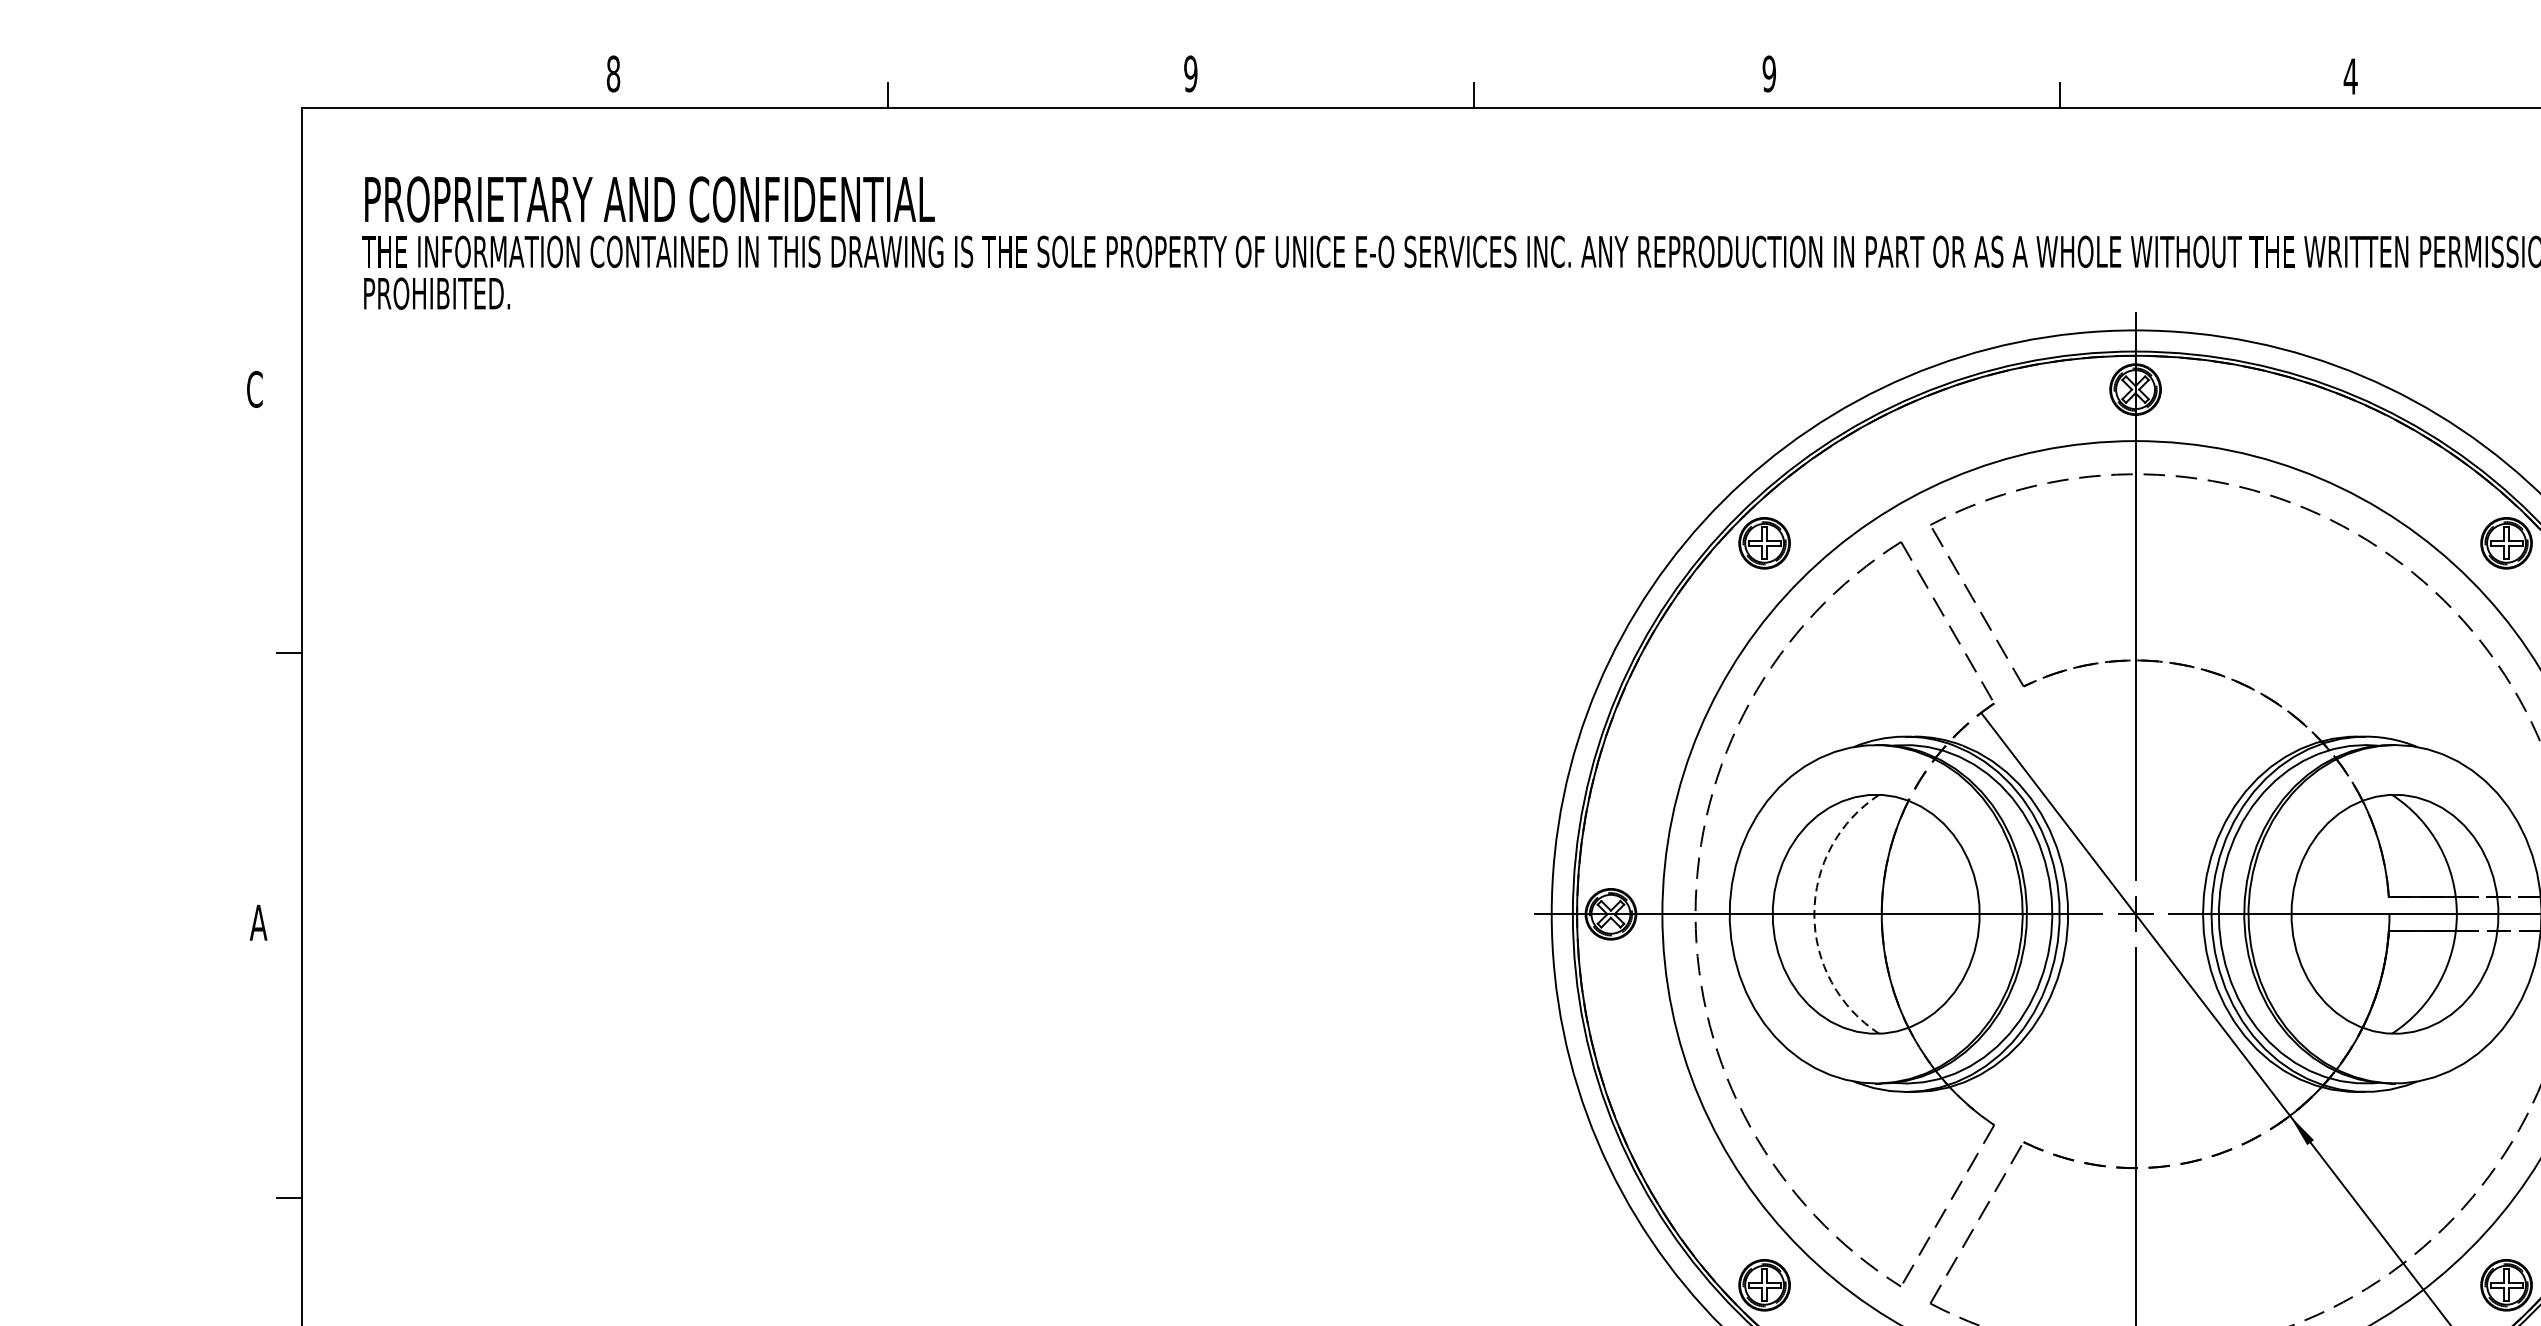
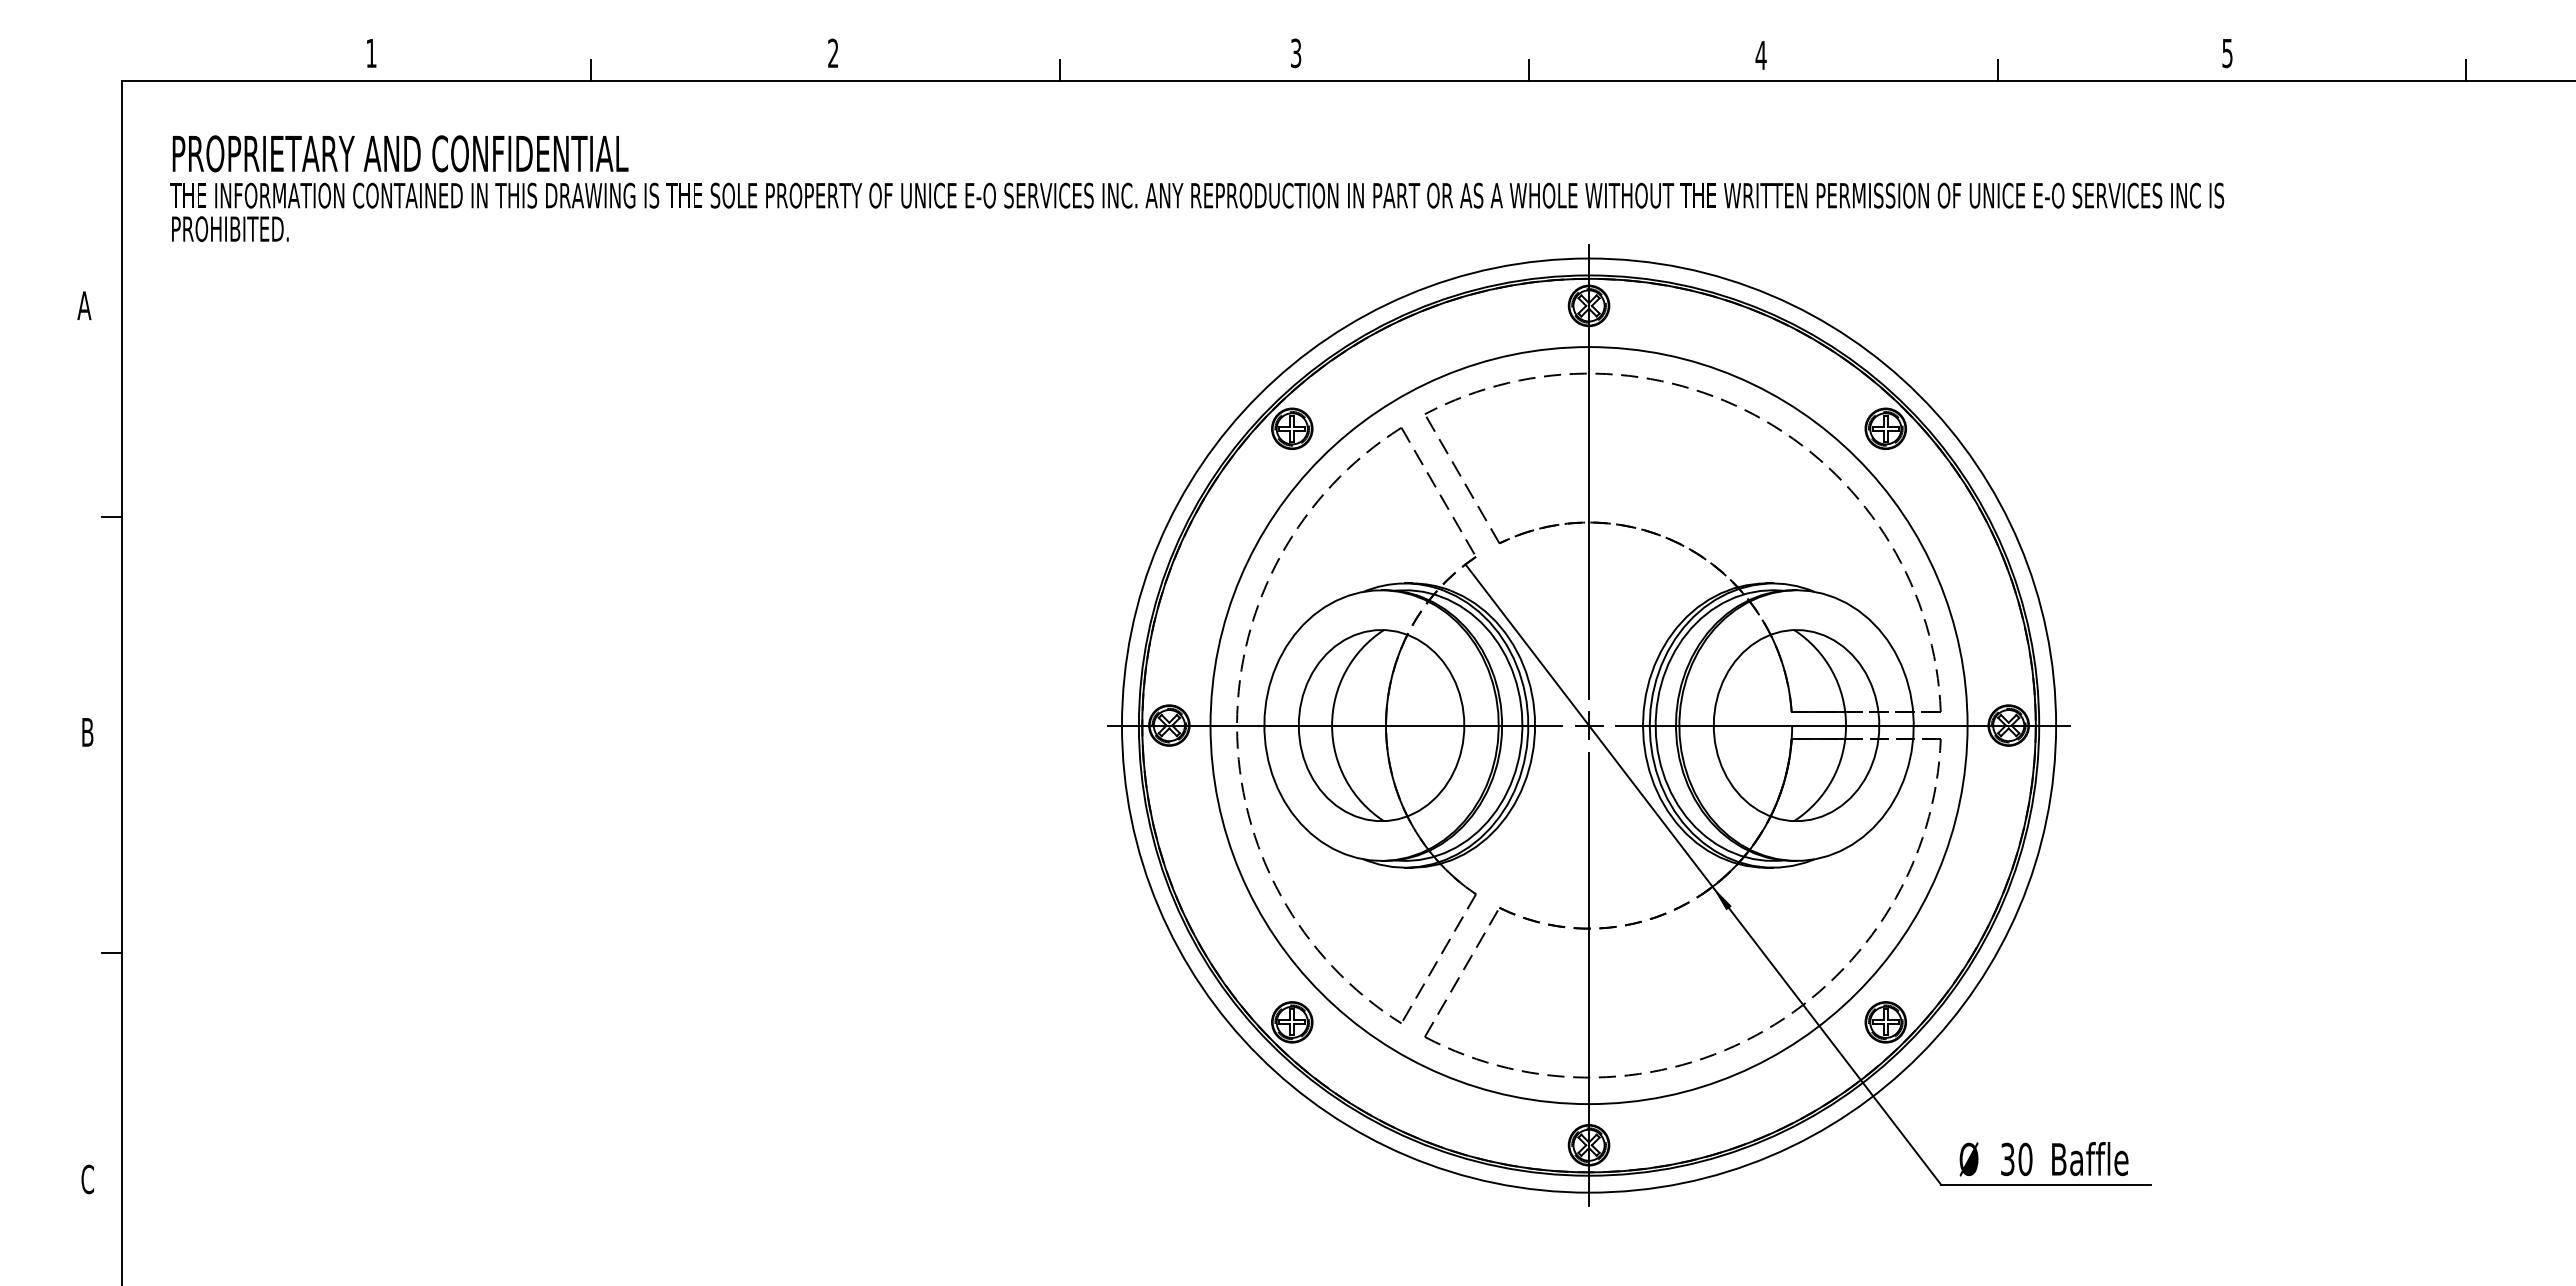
text: (613, 74) -> (371, 53), 8 -> 1
text: (1191, 74) -> (833, 53), 9 -> 2
text: (1768, 74) -> (1295, 53), 9 -> 3
text: (254, 389) -> (84, 305), C -> A
arc: (1814, 914) -> (1332, 725), dashed -> solid
text: (258, 922) -> (87, 732), A -> B

